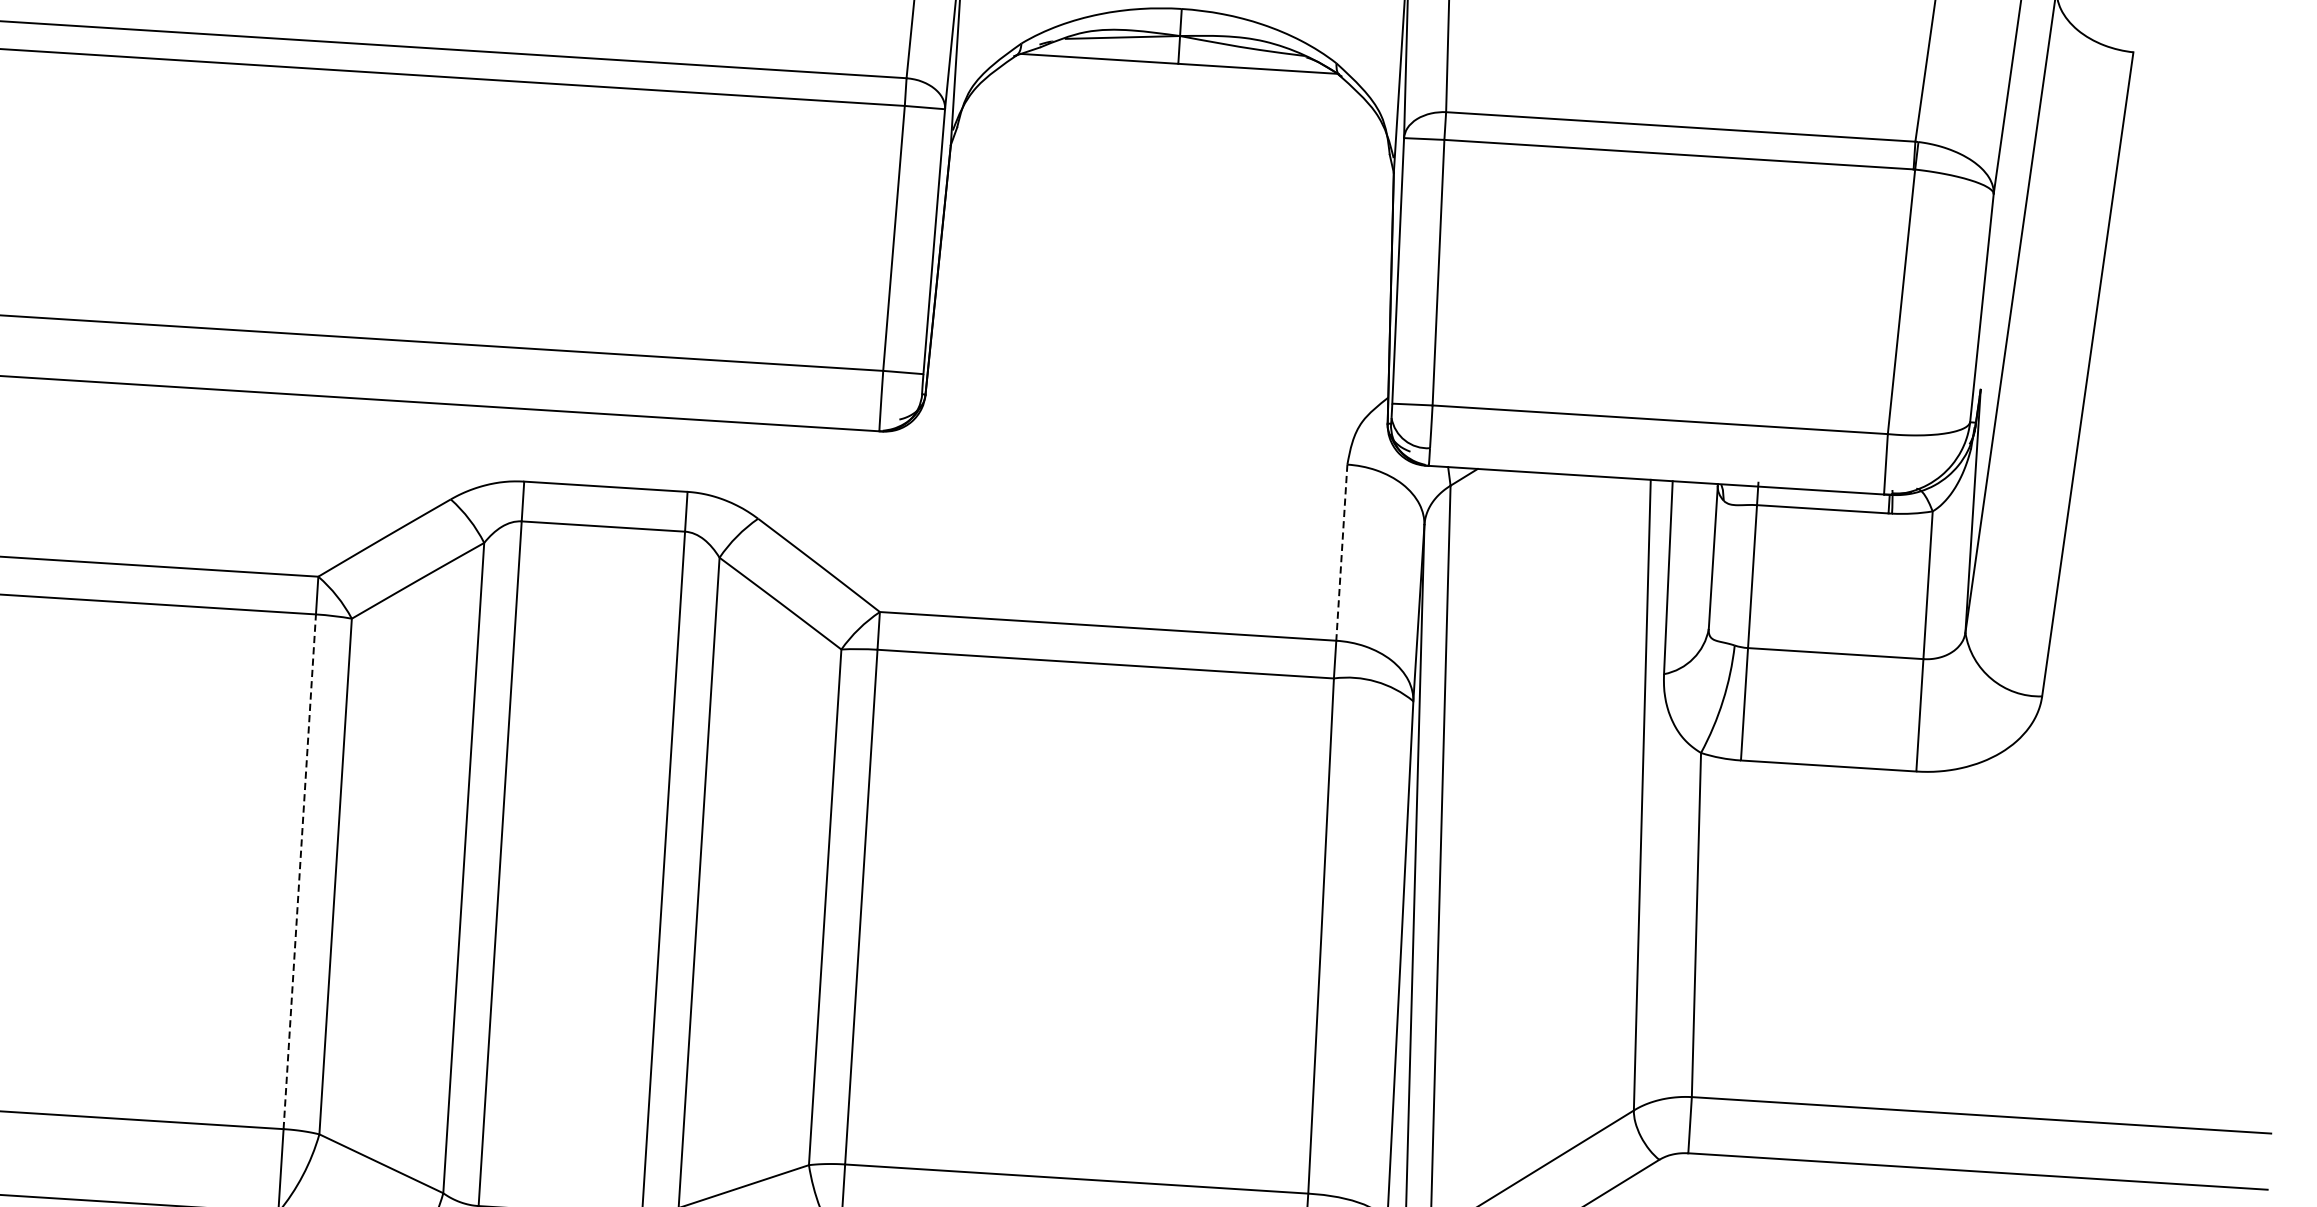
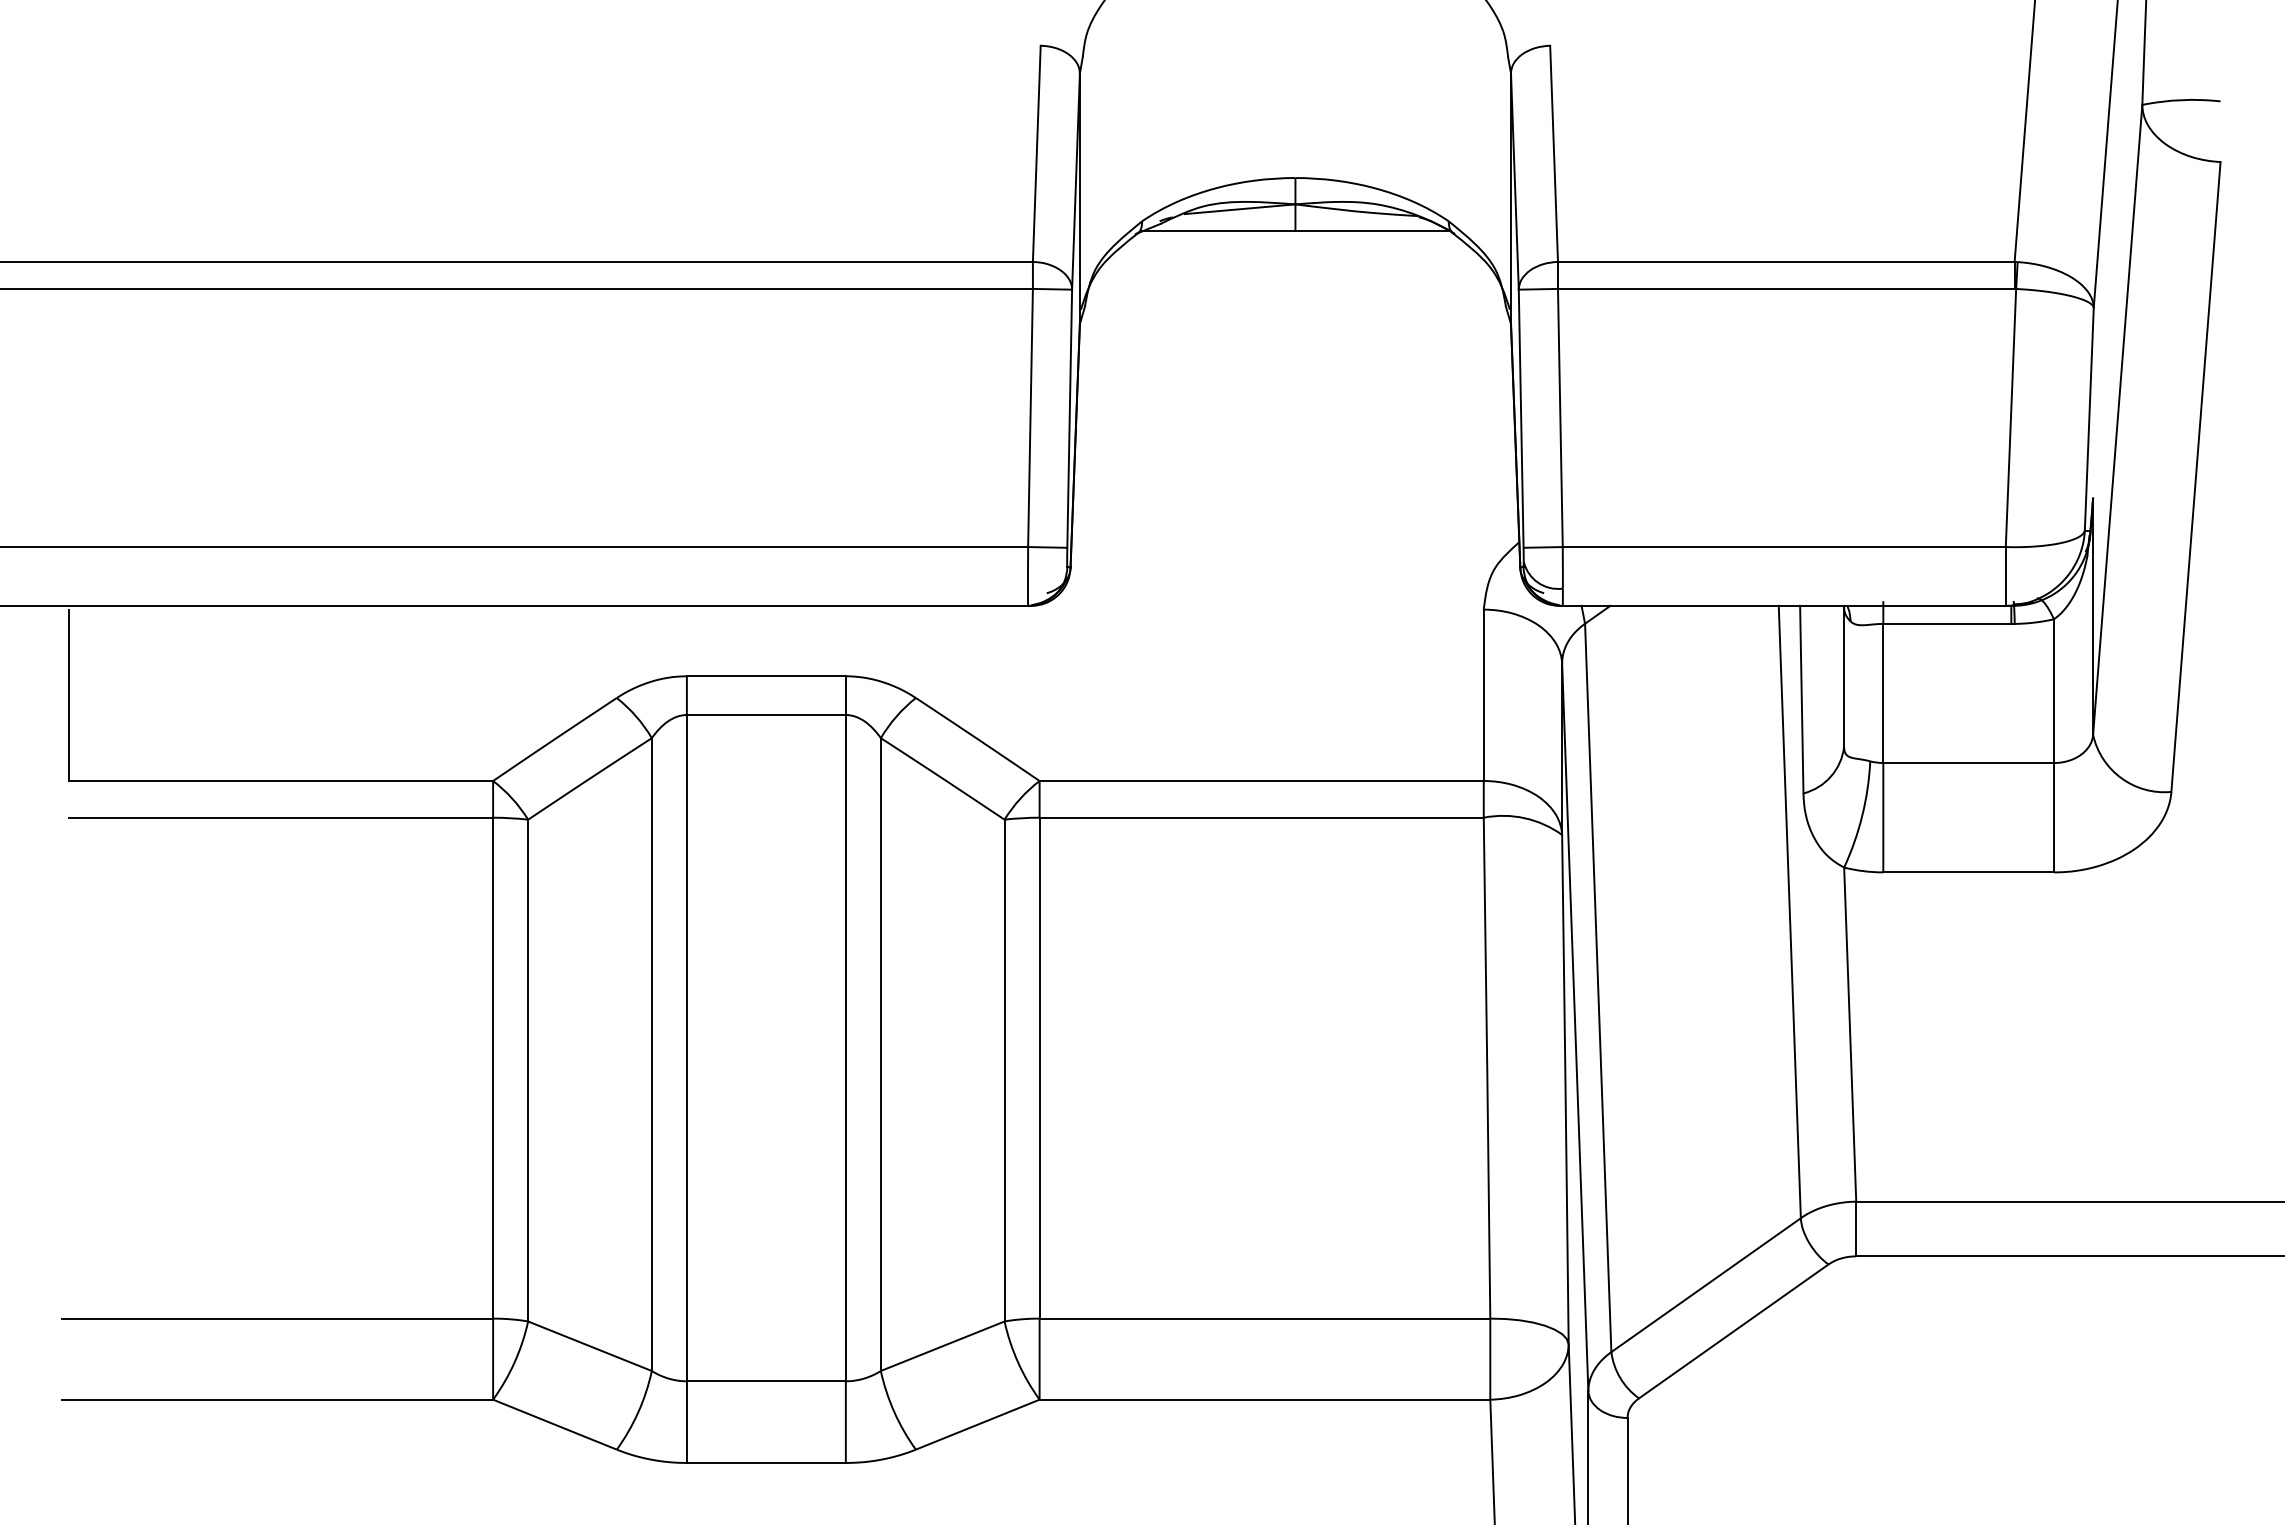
line: (1341, 552) -> (1483, 695), dashed -> solid
line: (300, 871) -> (493, 1067), dashed -> solid

